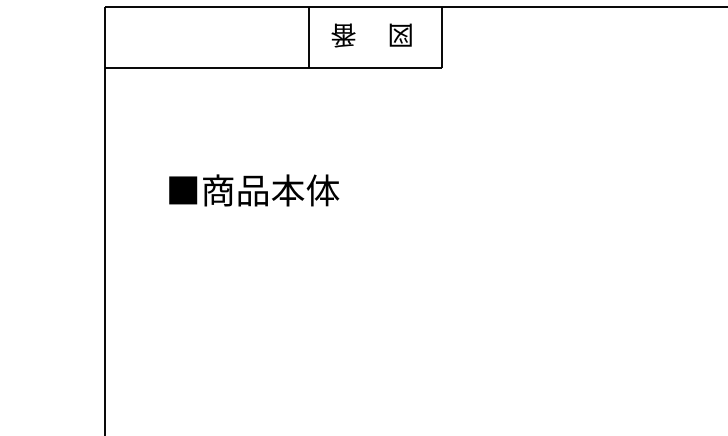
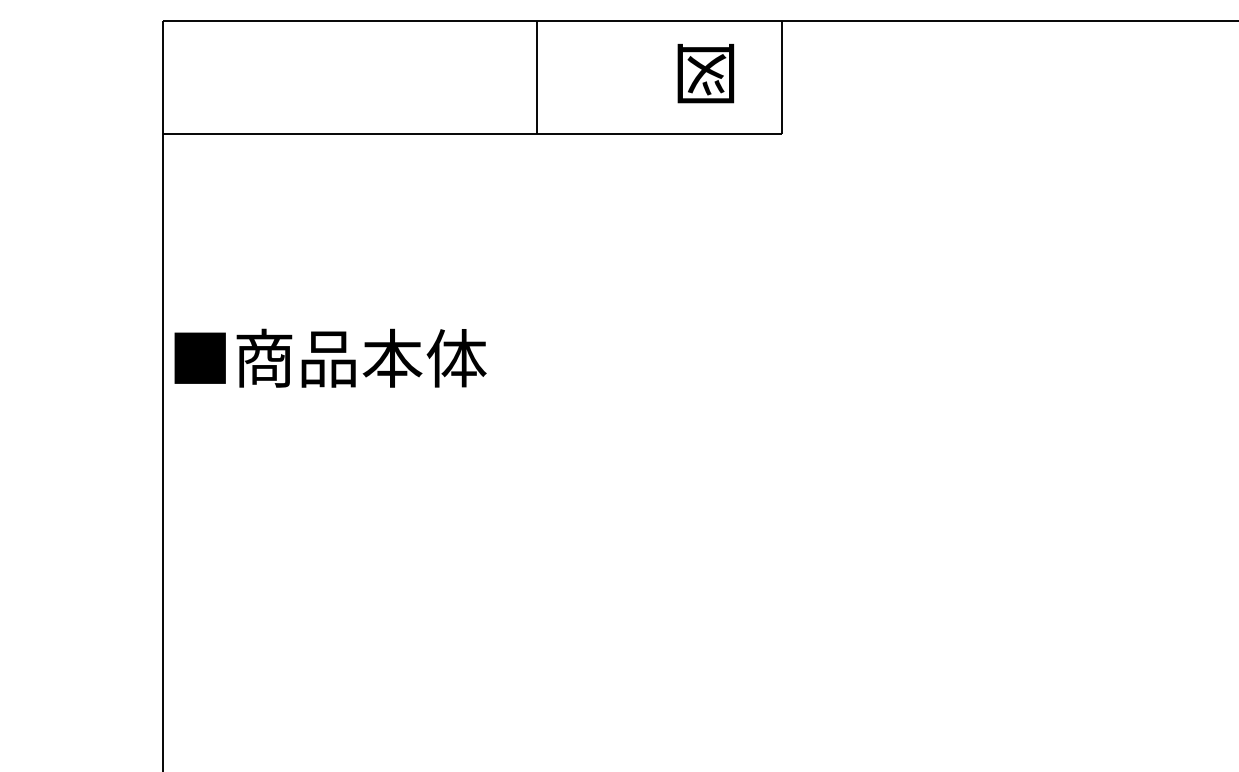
part: (400, 34) -> (705, 72), size x1.4
part: (343, 35) -> (600, 74), removed
text: (254, 190) -> (331, 358), moved

